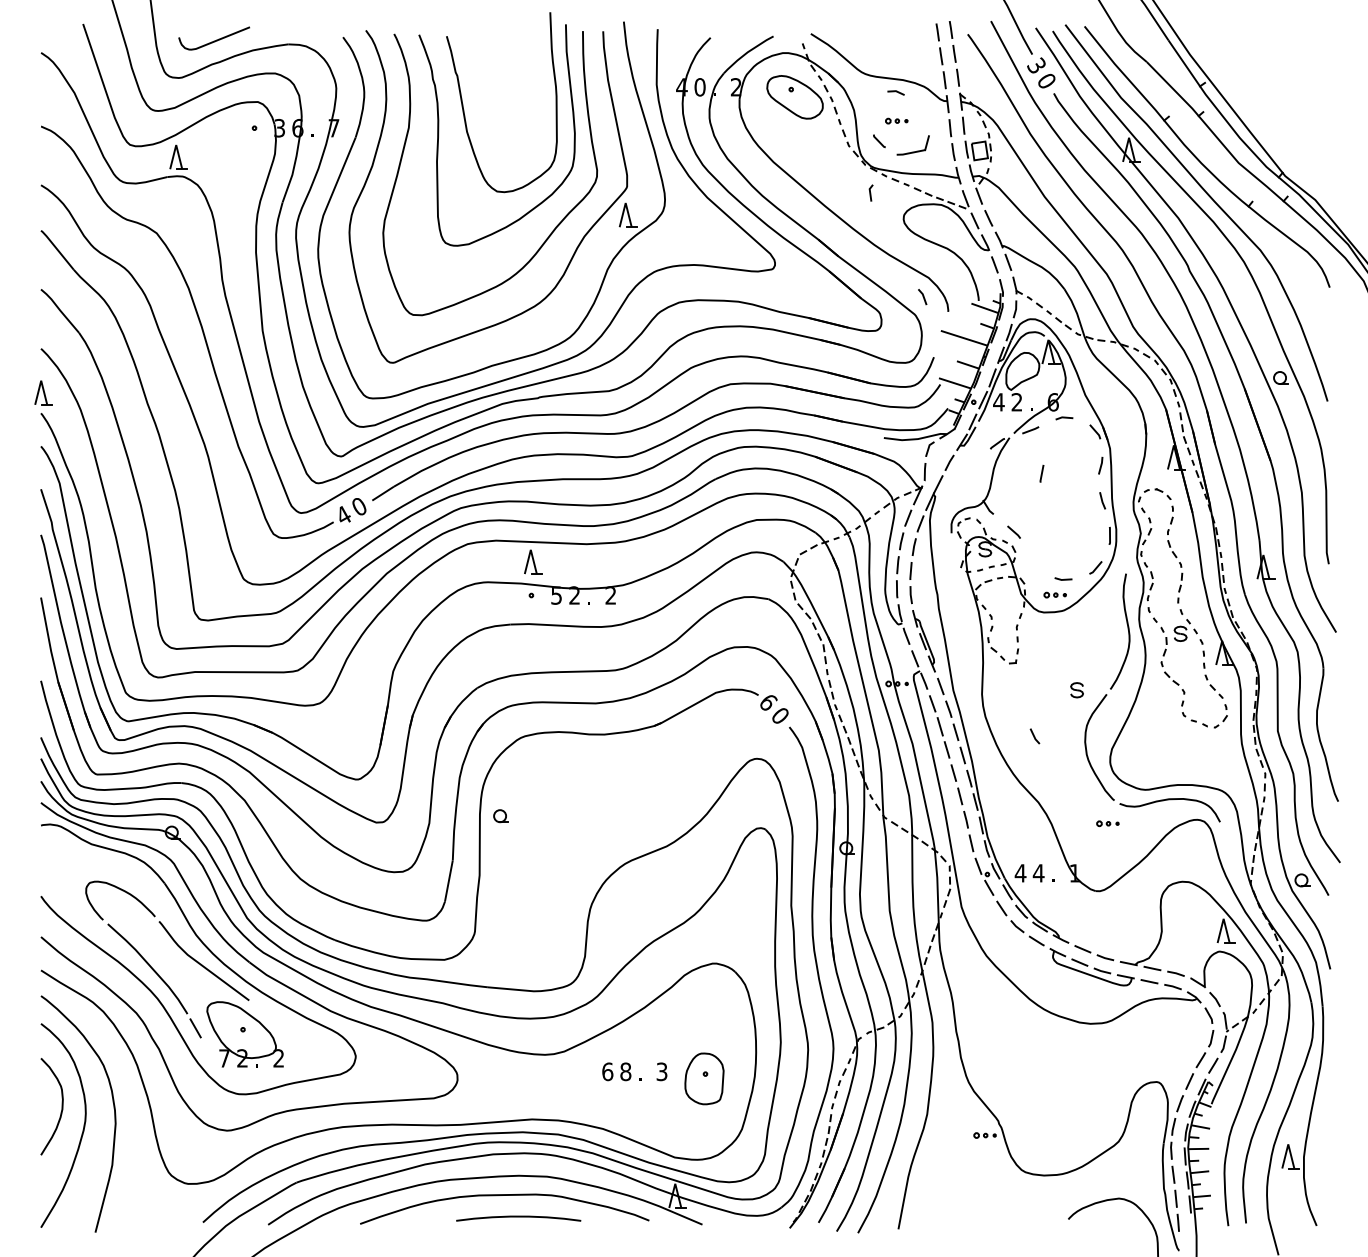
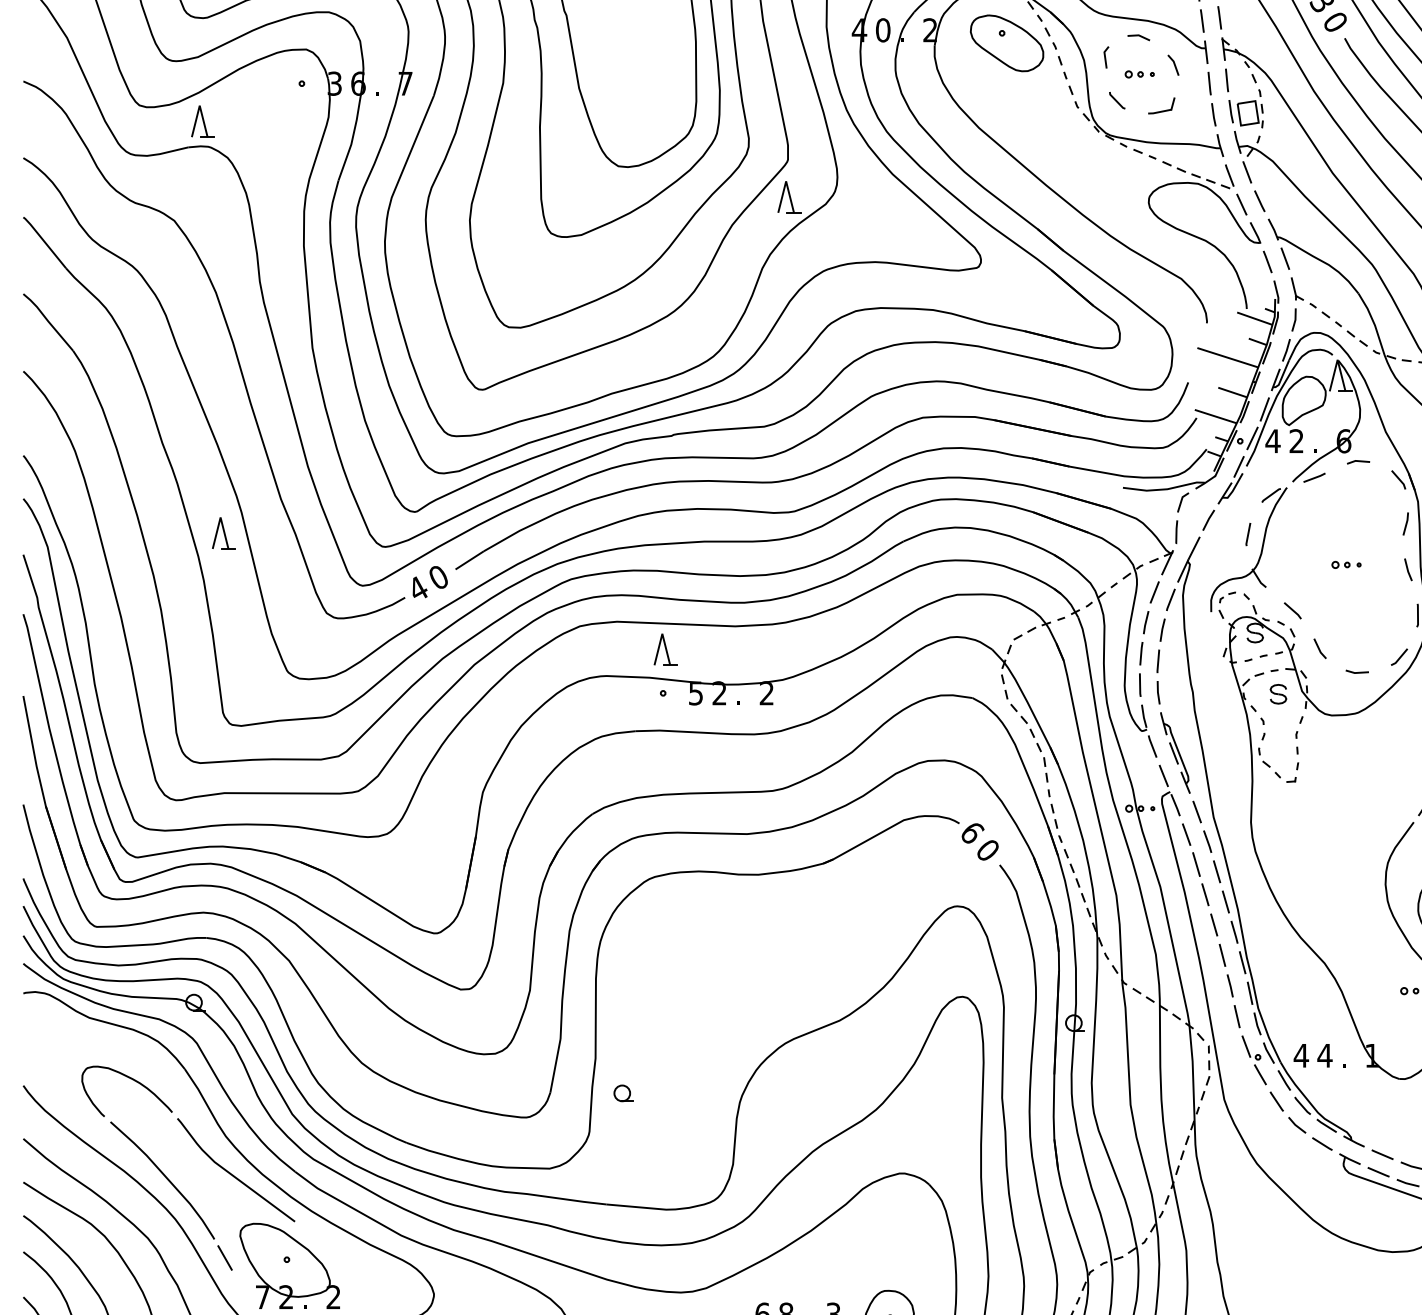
part: (913, 144) -> (1161, 104), size x0.62
line: (870, 192) -> (1105, 56), moved
line: (922, 296) -> (1173, 64), moved
part: (43, 392) -> (223, 532), moved
line: (1041, 473) -> (1247, 534), moved
part: (1054, 594) -> (1345, 564), moved
part: (1076, 690) -> (1277, 694), moved
line: (1034, 736) -> (1319, 648), moved
part: (500, 816) -> (622, 1093), moved

